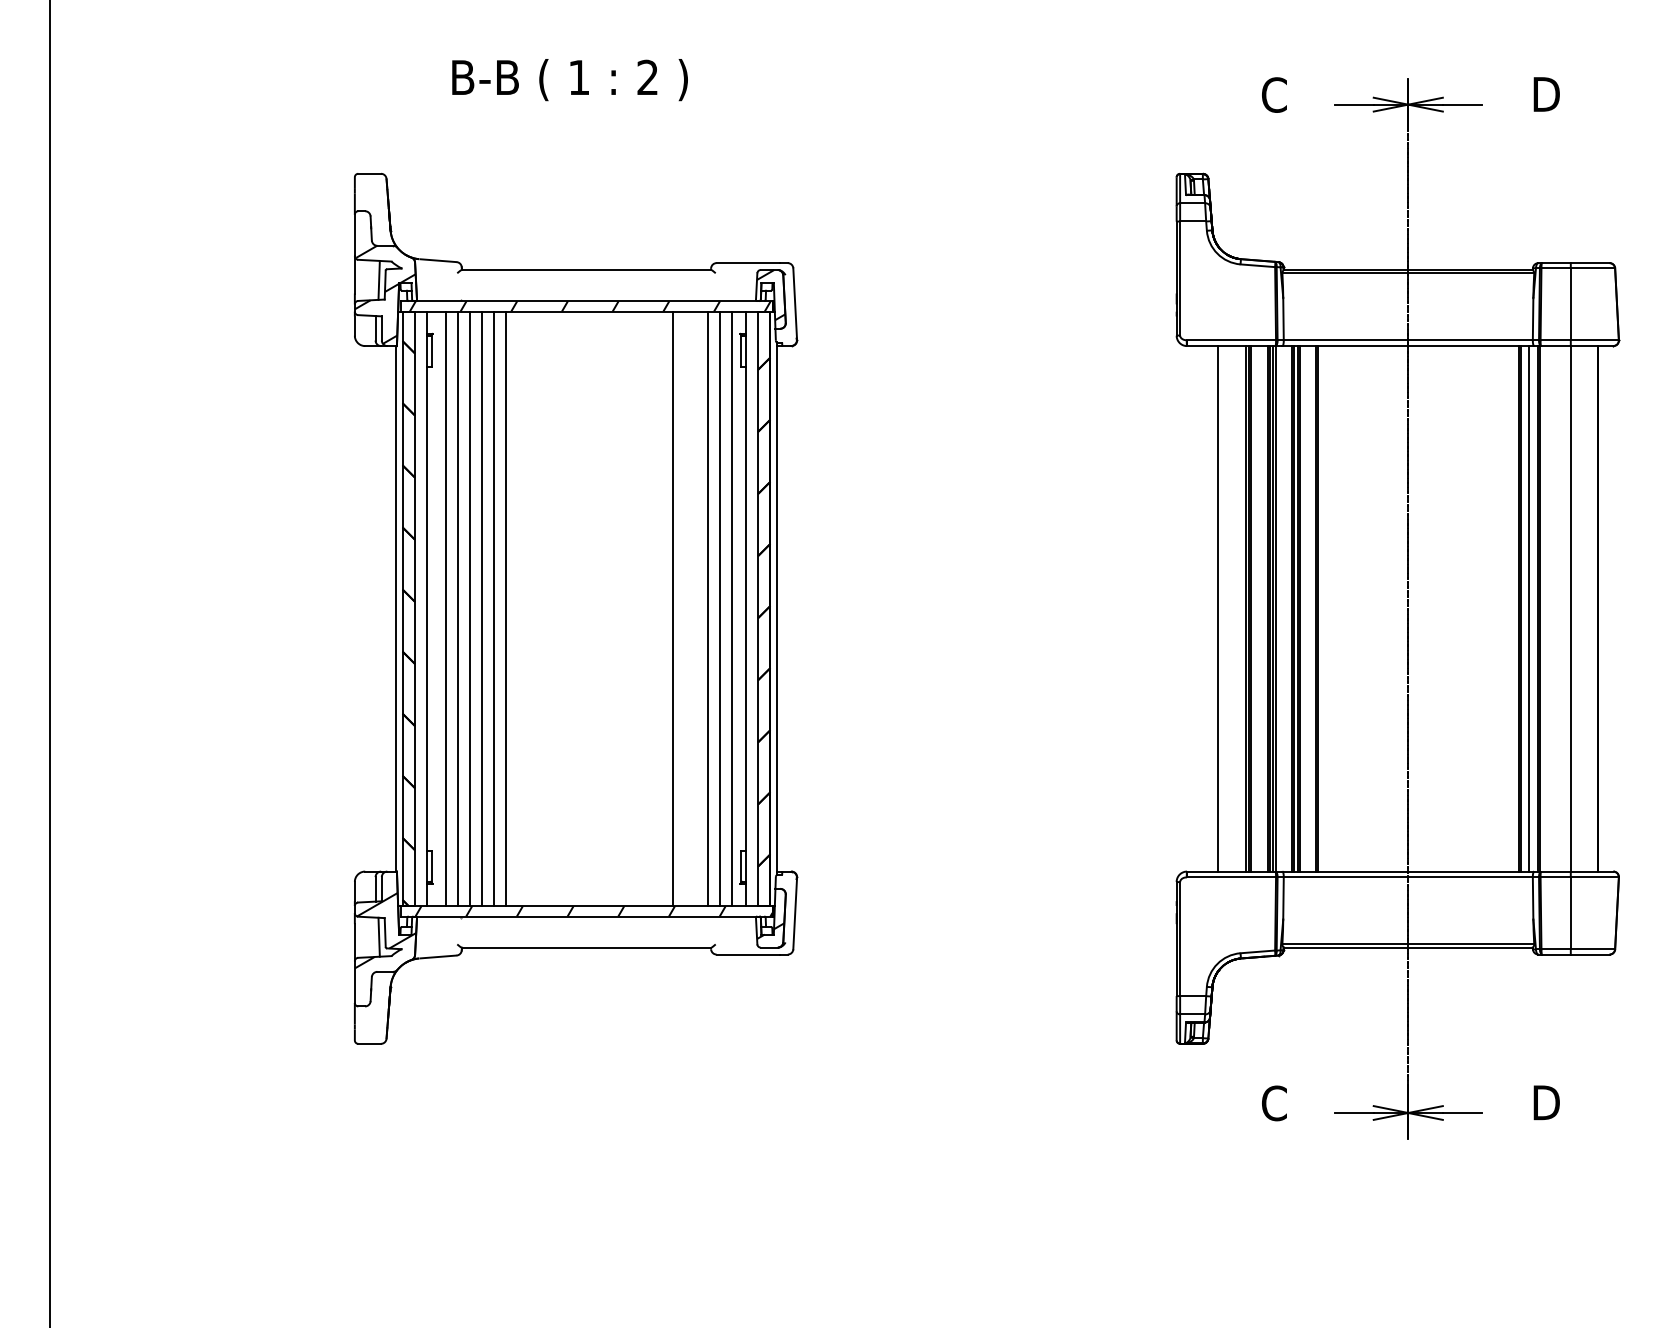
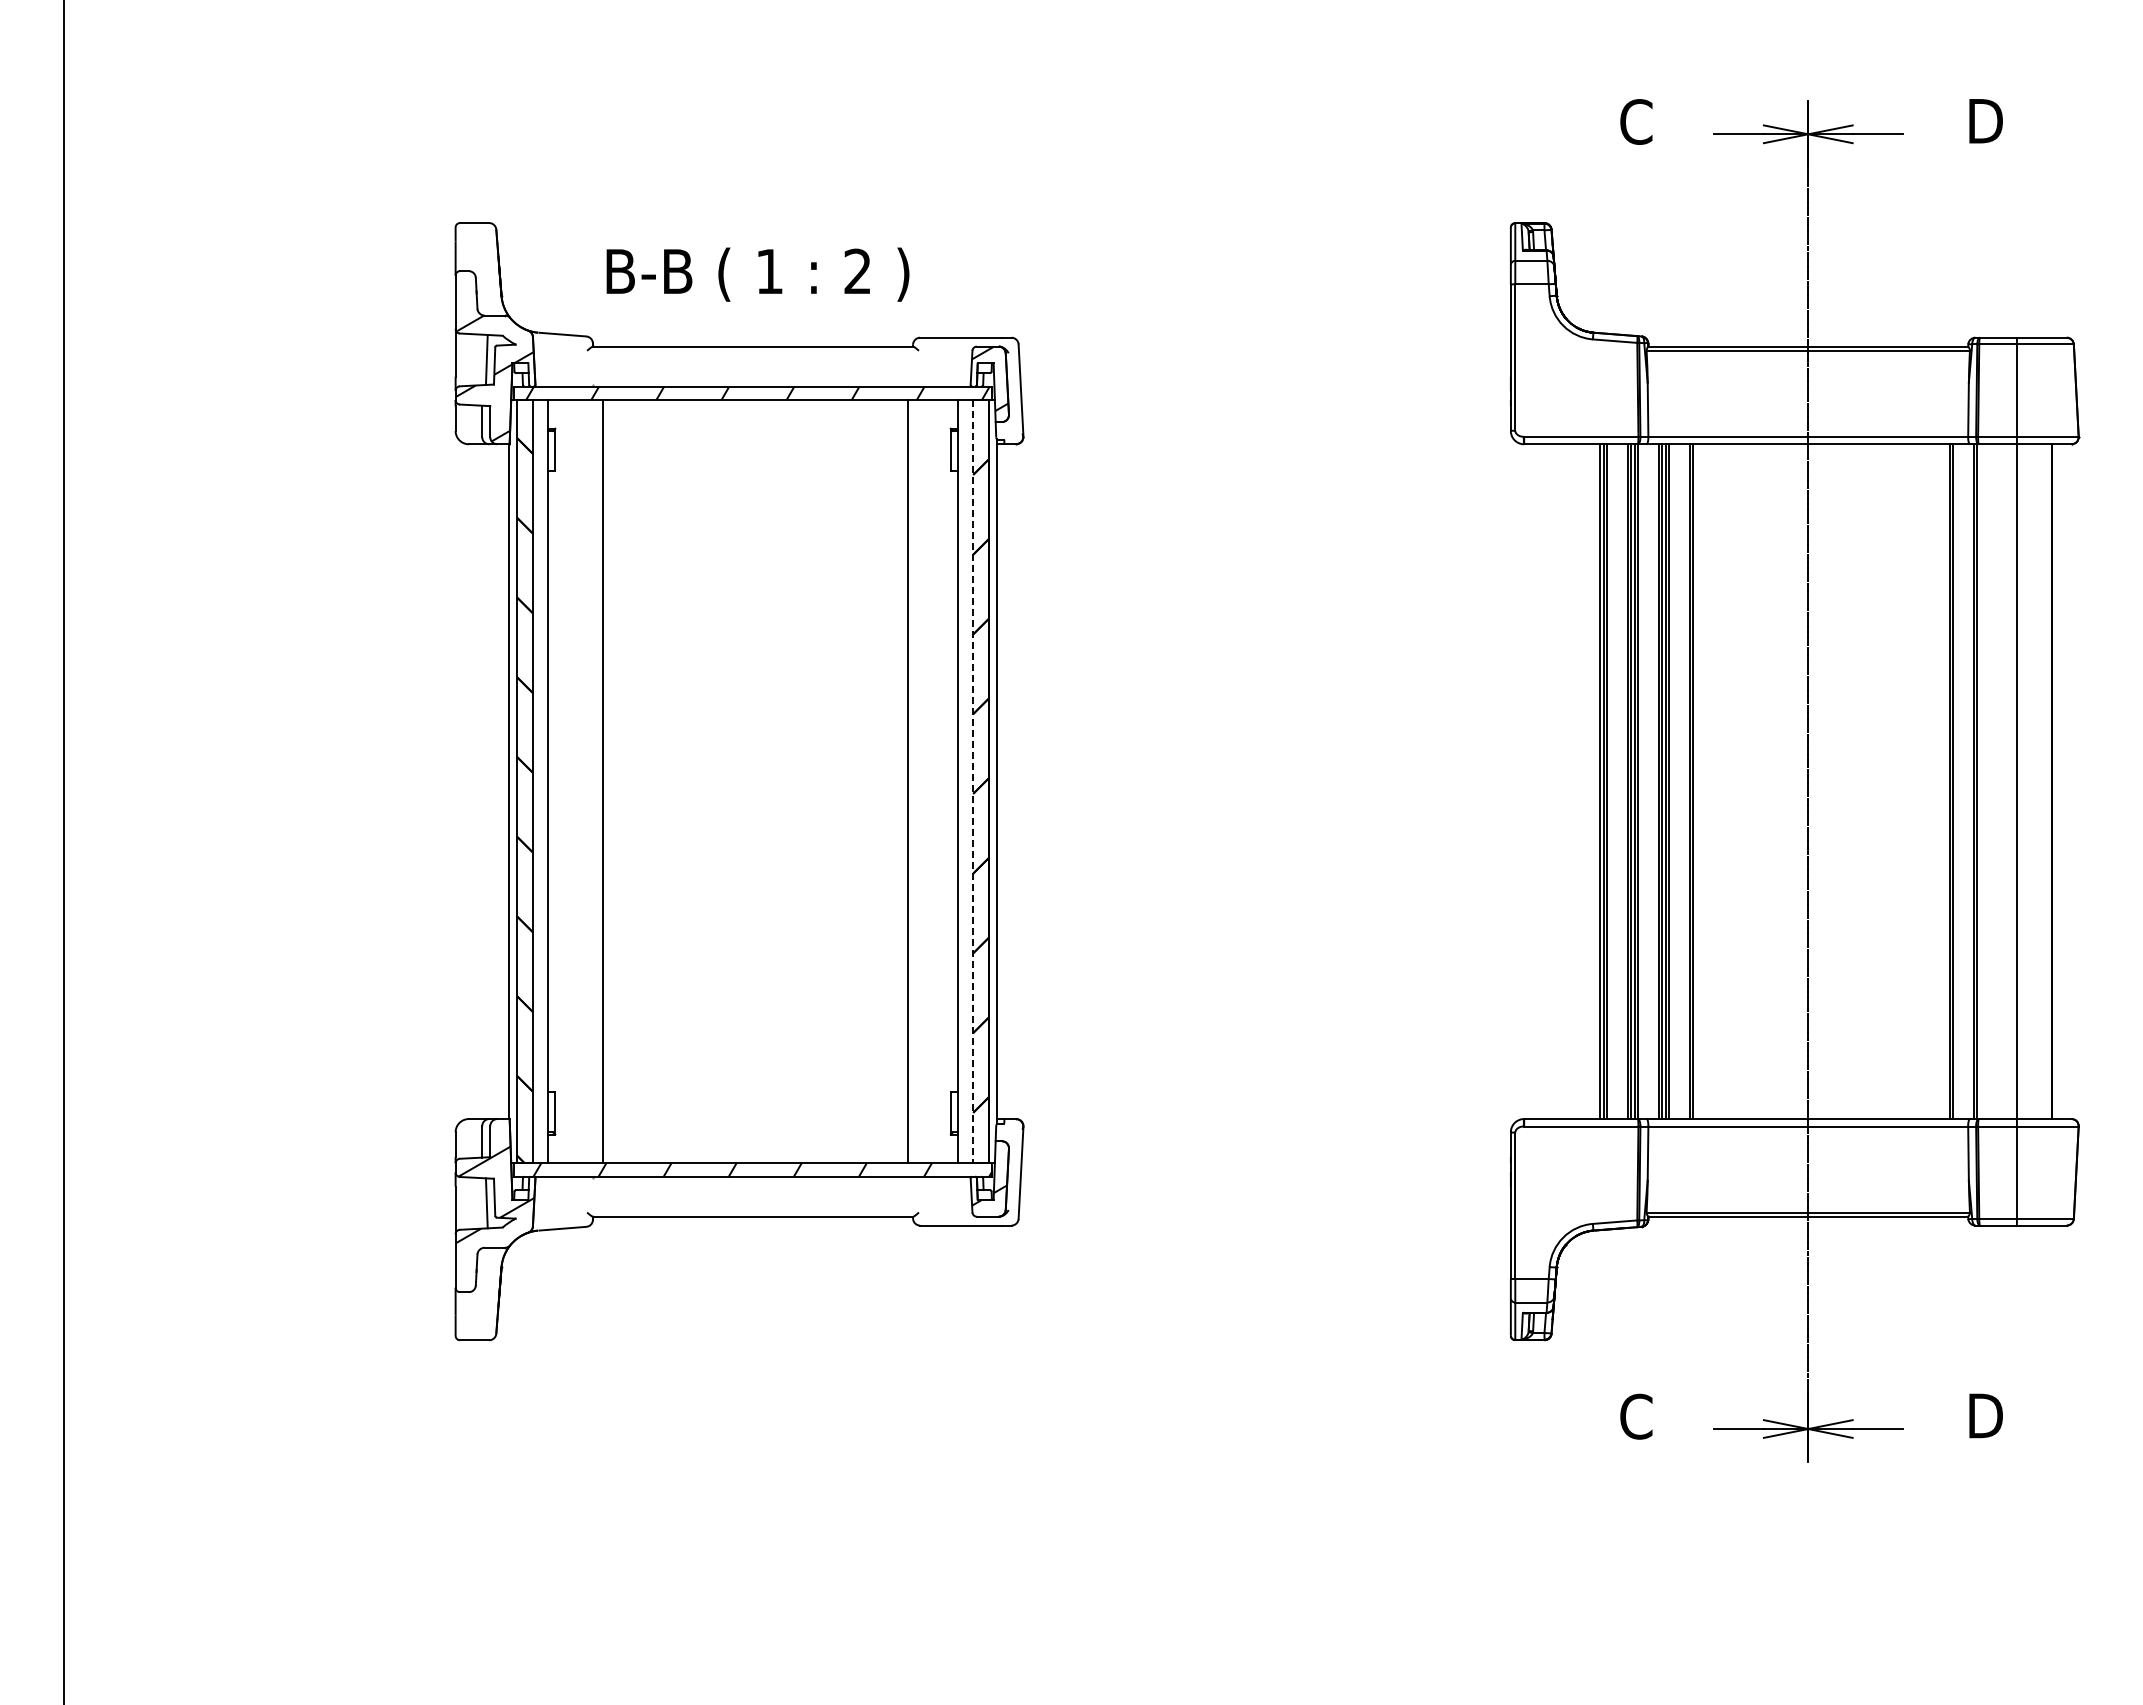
text: (569, 79) -> (757, 274), moved
line: (445, 608) -> (572, 781), removed
line: (457, 608) -> (587, 781), removed
line: (481, 608) -> (618, 781), removed
line: (494, 608) -> (634, 781), removed
line: (505, 608) -> (649, 781), removed
line: (673, 608) -> (864, 781), removed
line: (720, 608) -> (924, 781), removed
line: (731, 608) -> (939, 781), removed
line: (758, 608) -> (973, 781), solid -> dashed
line: (1218, 608) -> (1564, 781), removed
line: (1529, 608) -> (1963, 781), removed

